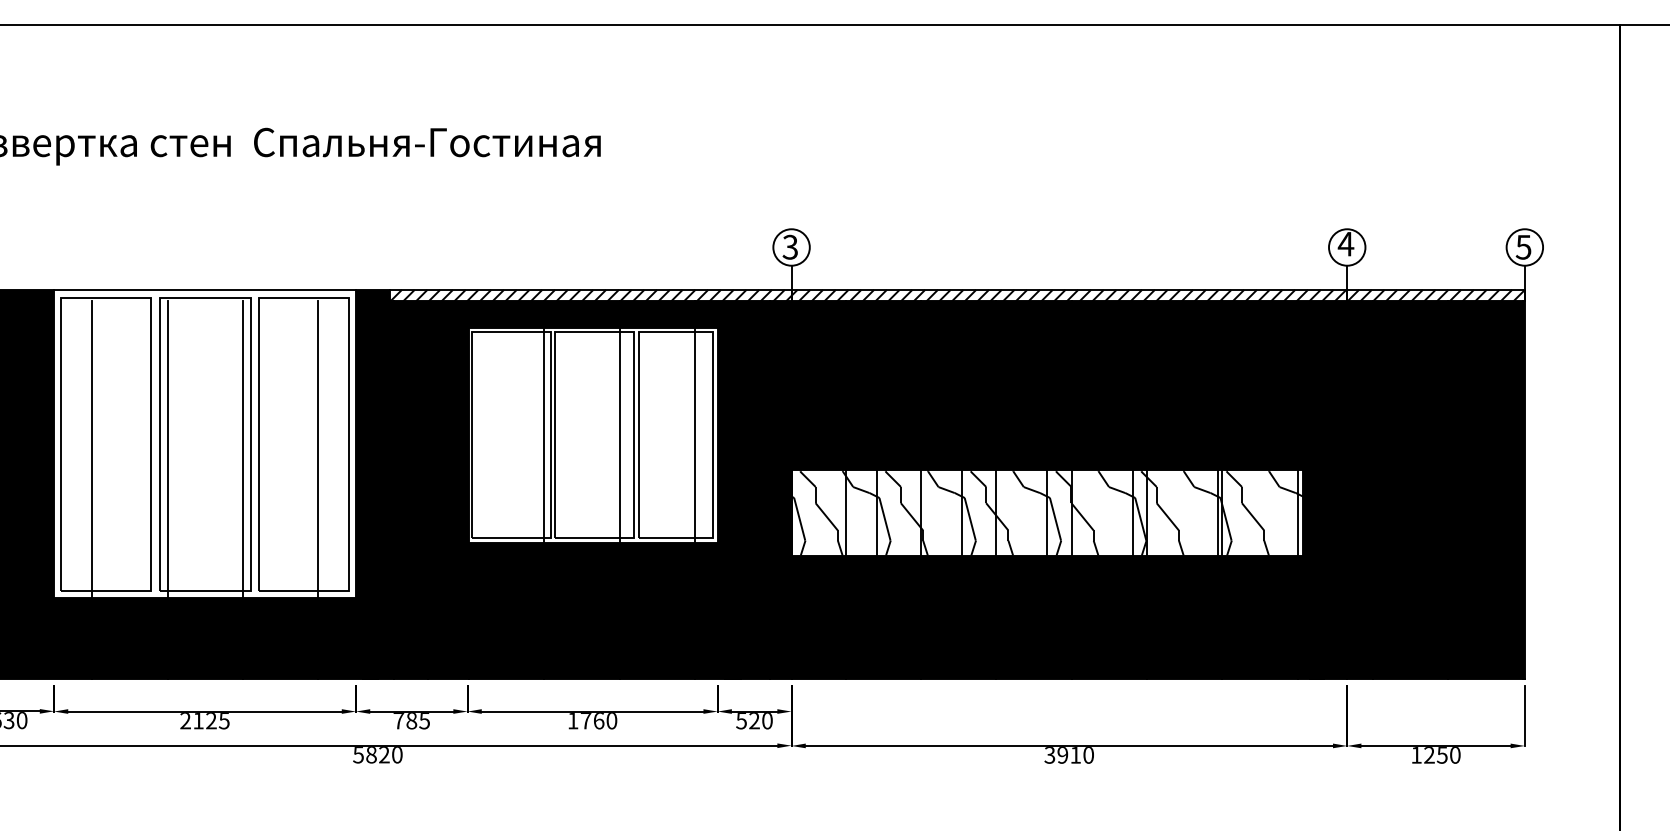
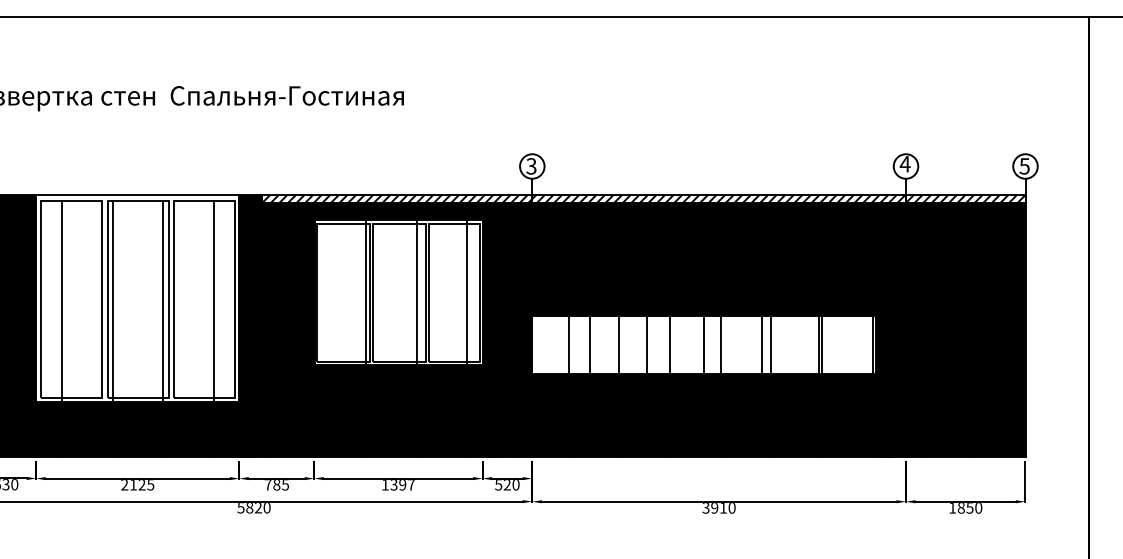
hatch: (1047, 512) -> (704, 344), removed
text: (598, 721) -> (402, 485), 1760 -> 1397
text: (1428, 755) -> (960, 508), 1250 -> 1850

